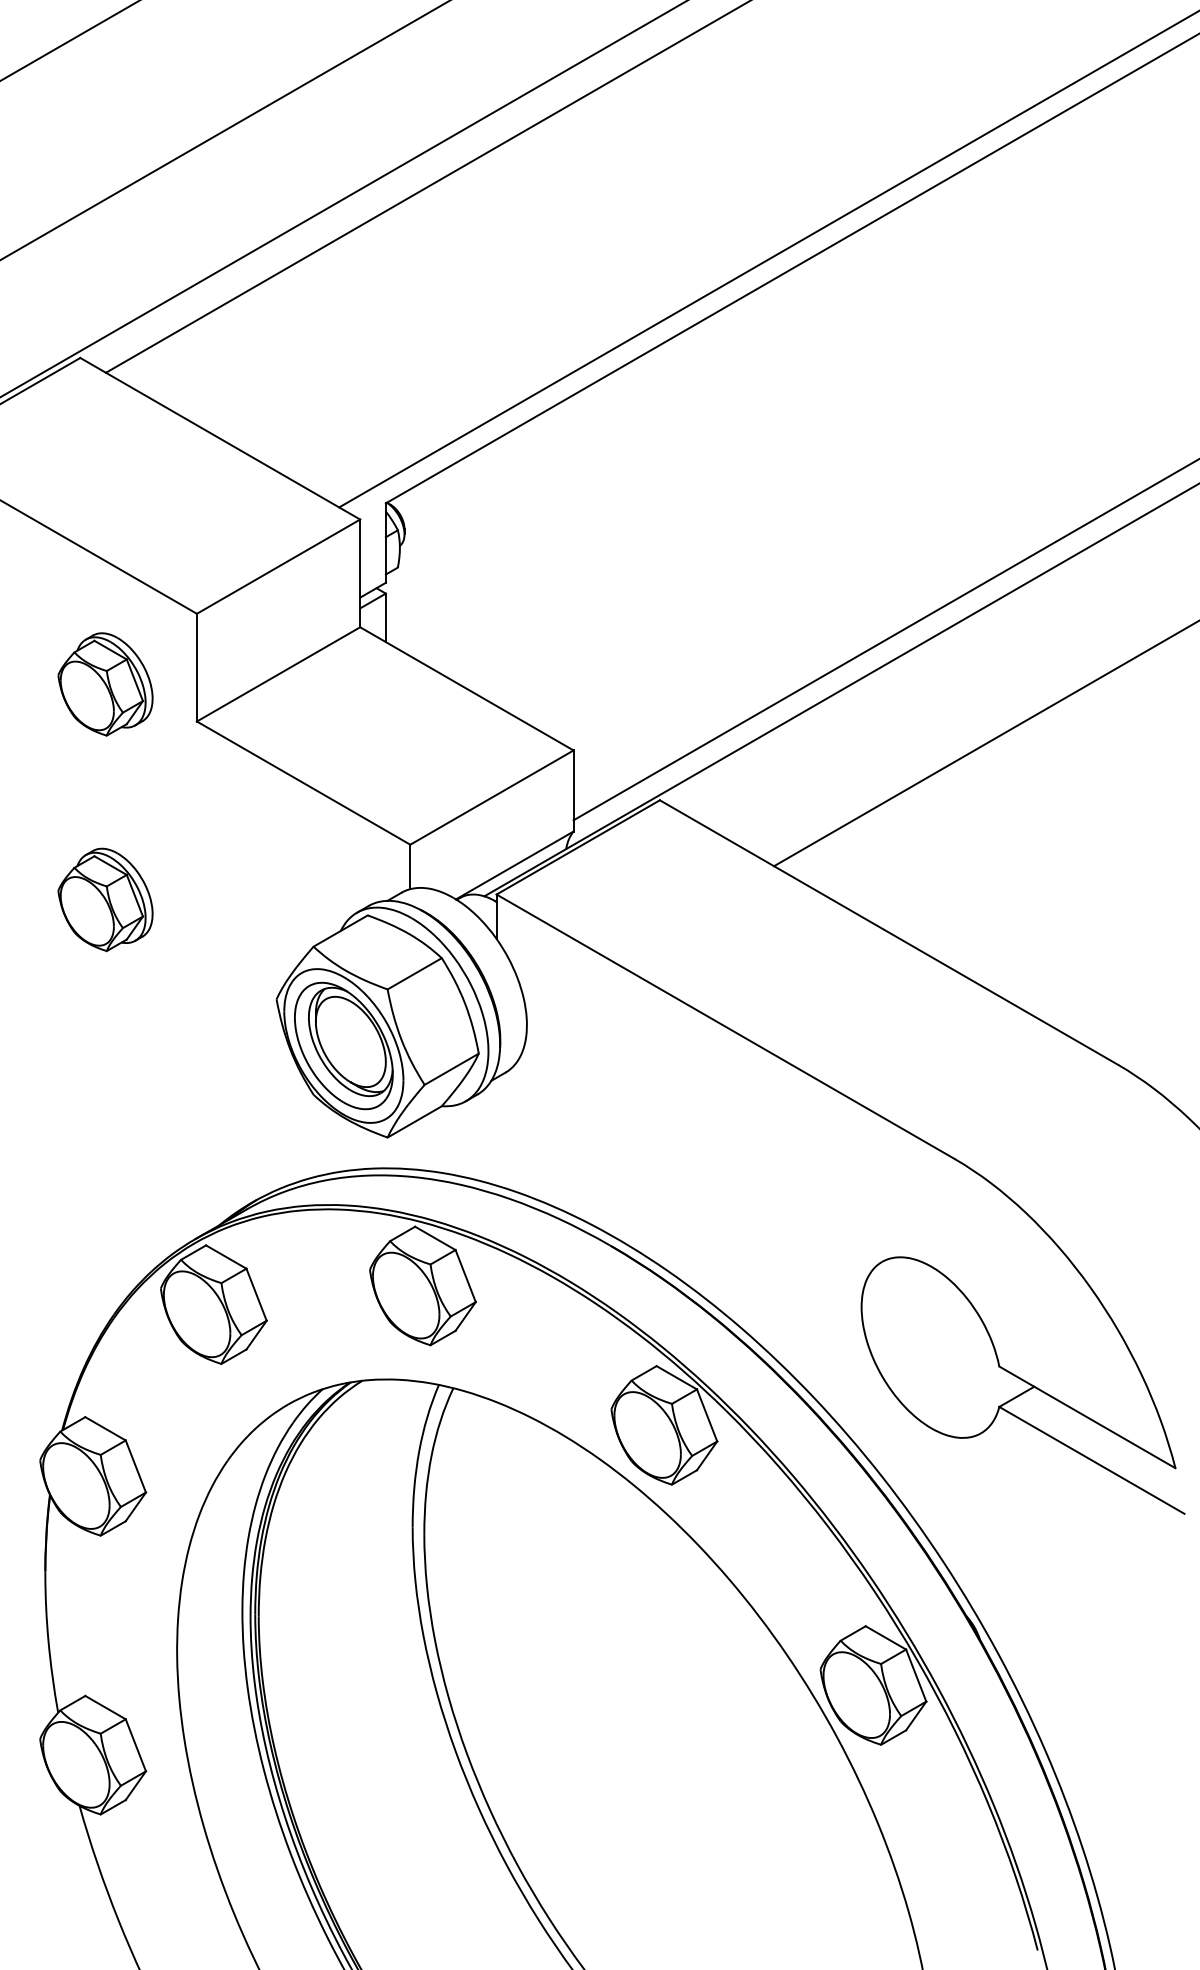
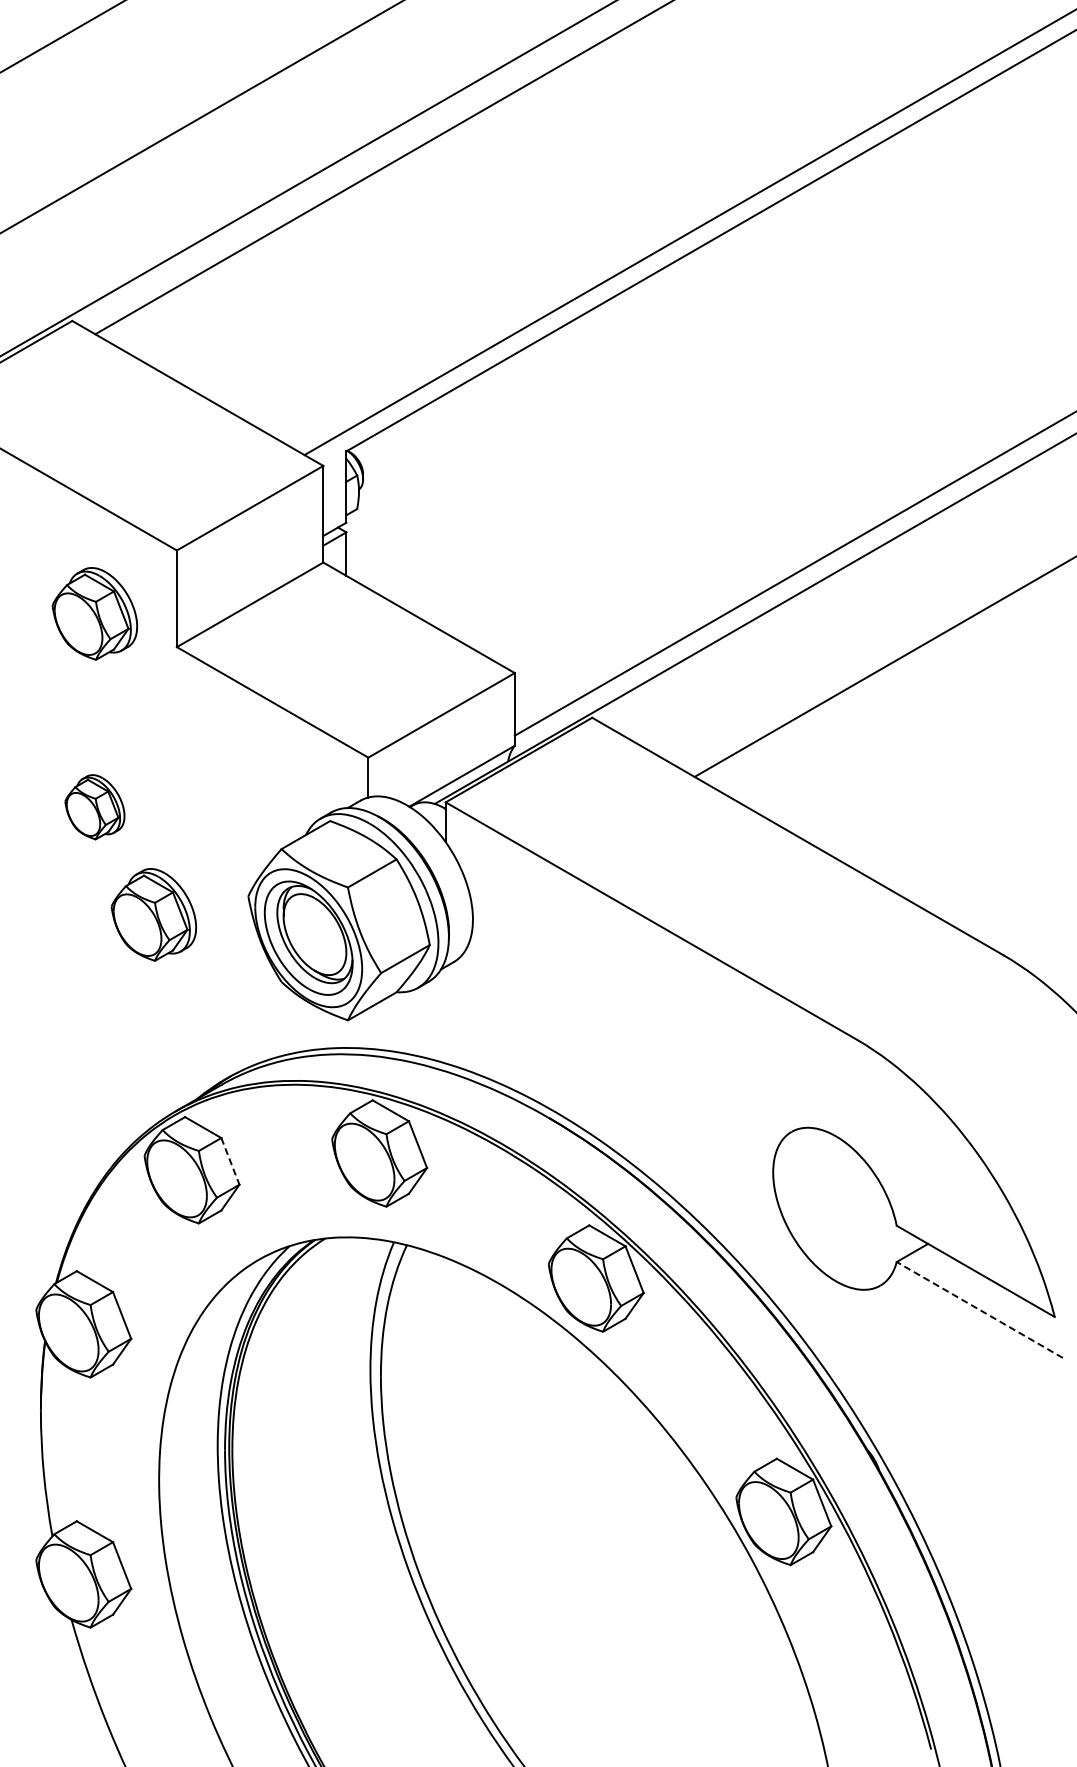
part: (105, 900) -> (94, 807), size x0.7
part: (170, 1019) -> (153, 914), added
line: (256, 1294) -> (230, 1161), solid -> dashed
line: (1091, 1459) -> (979, 1309), solid -> dashed

